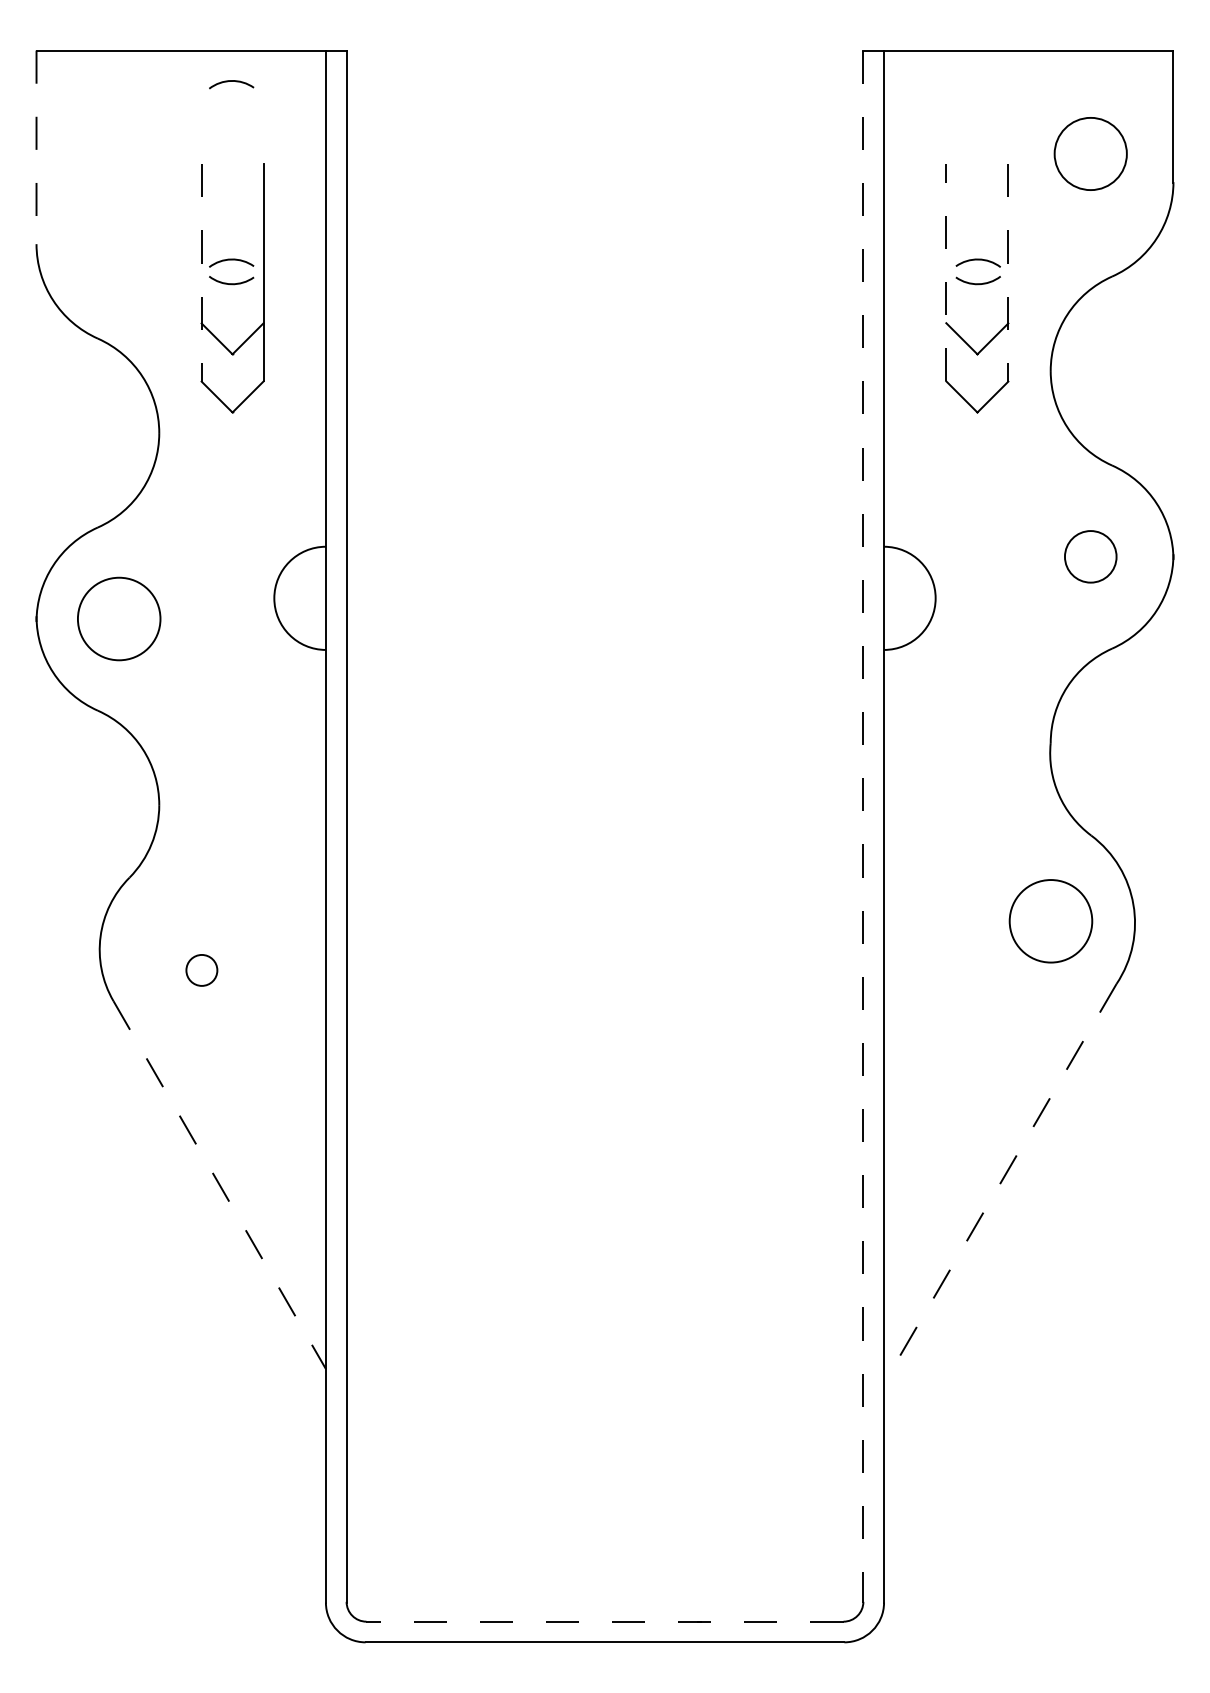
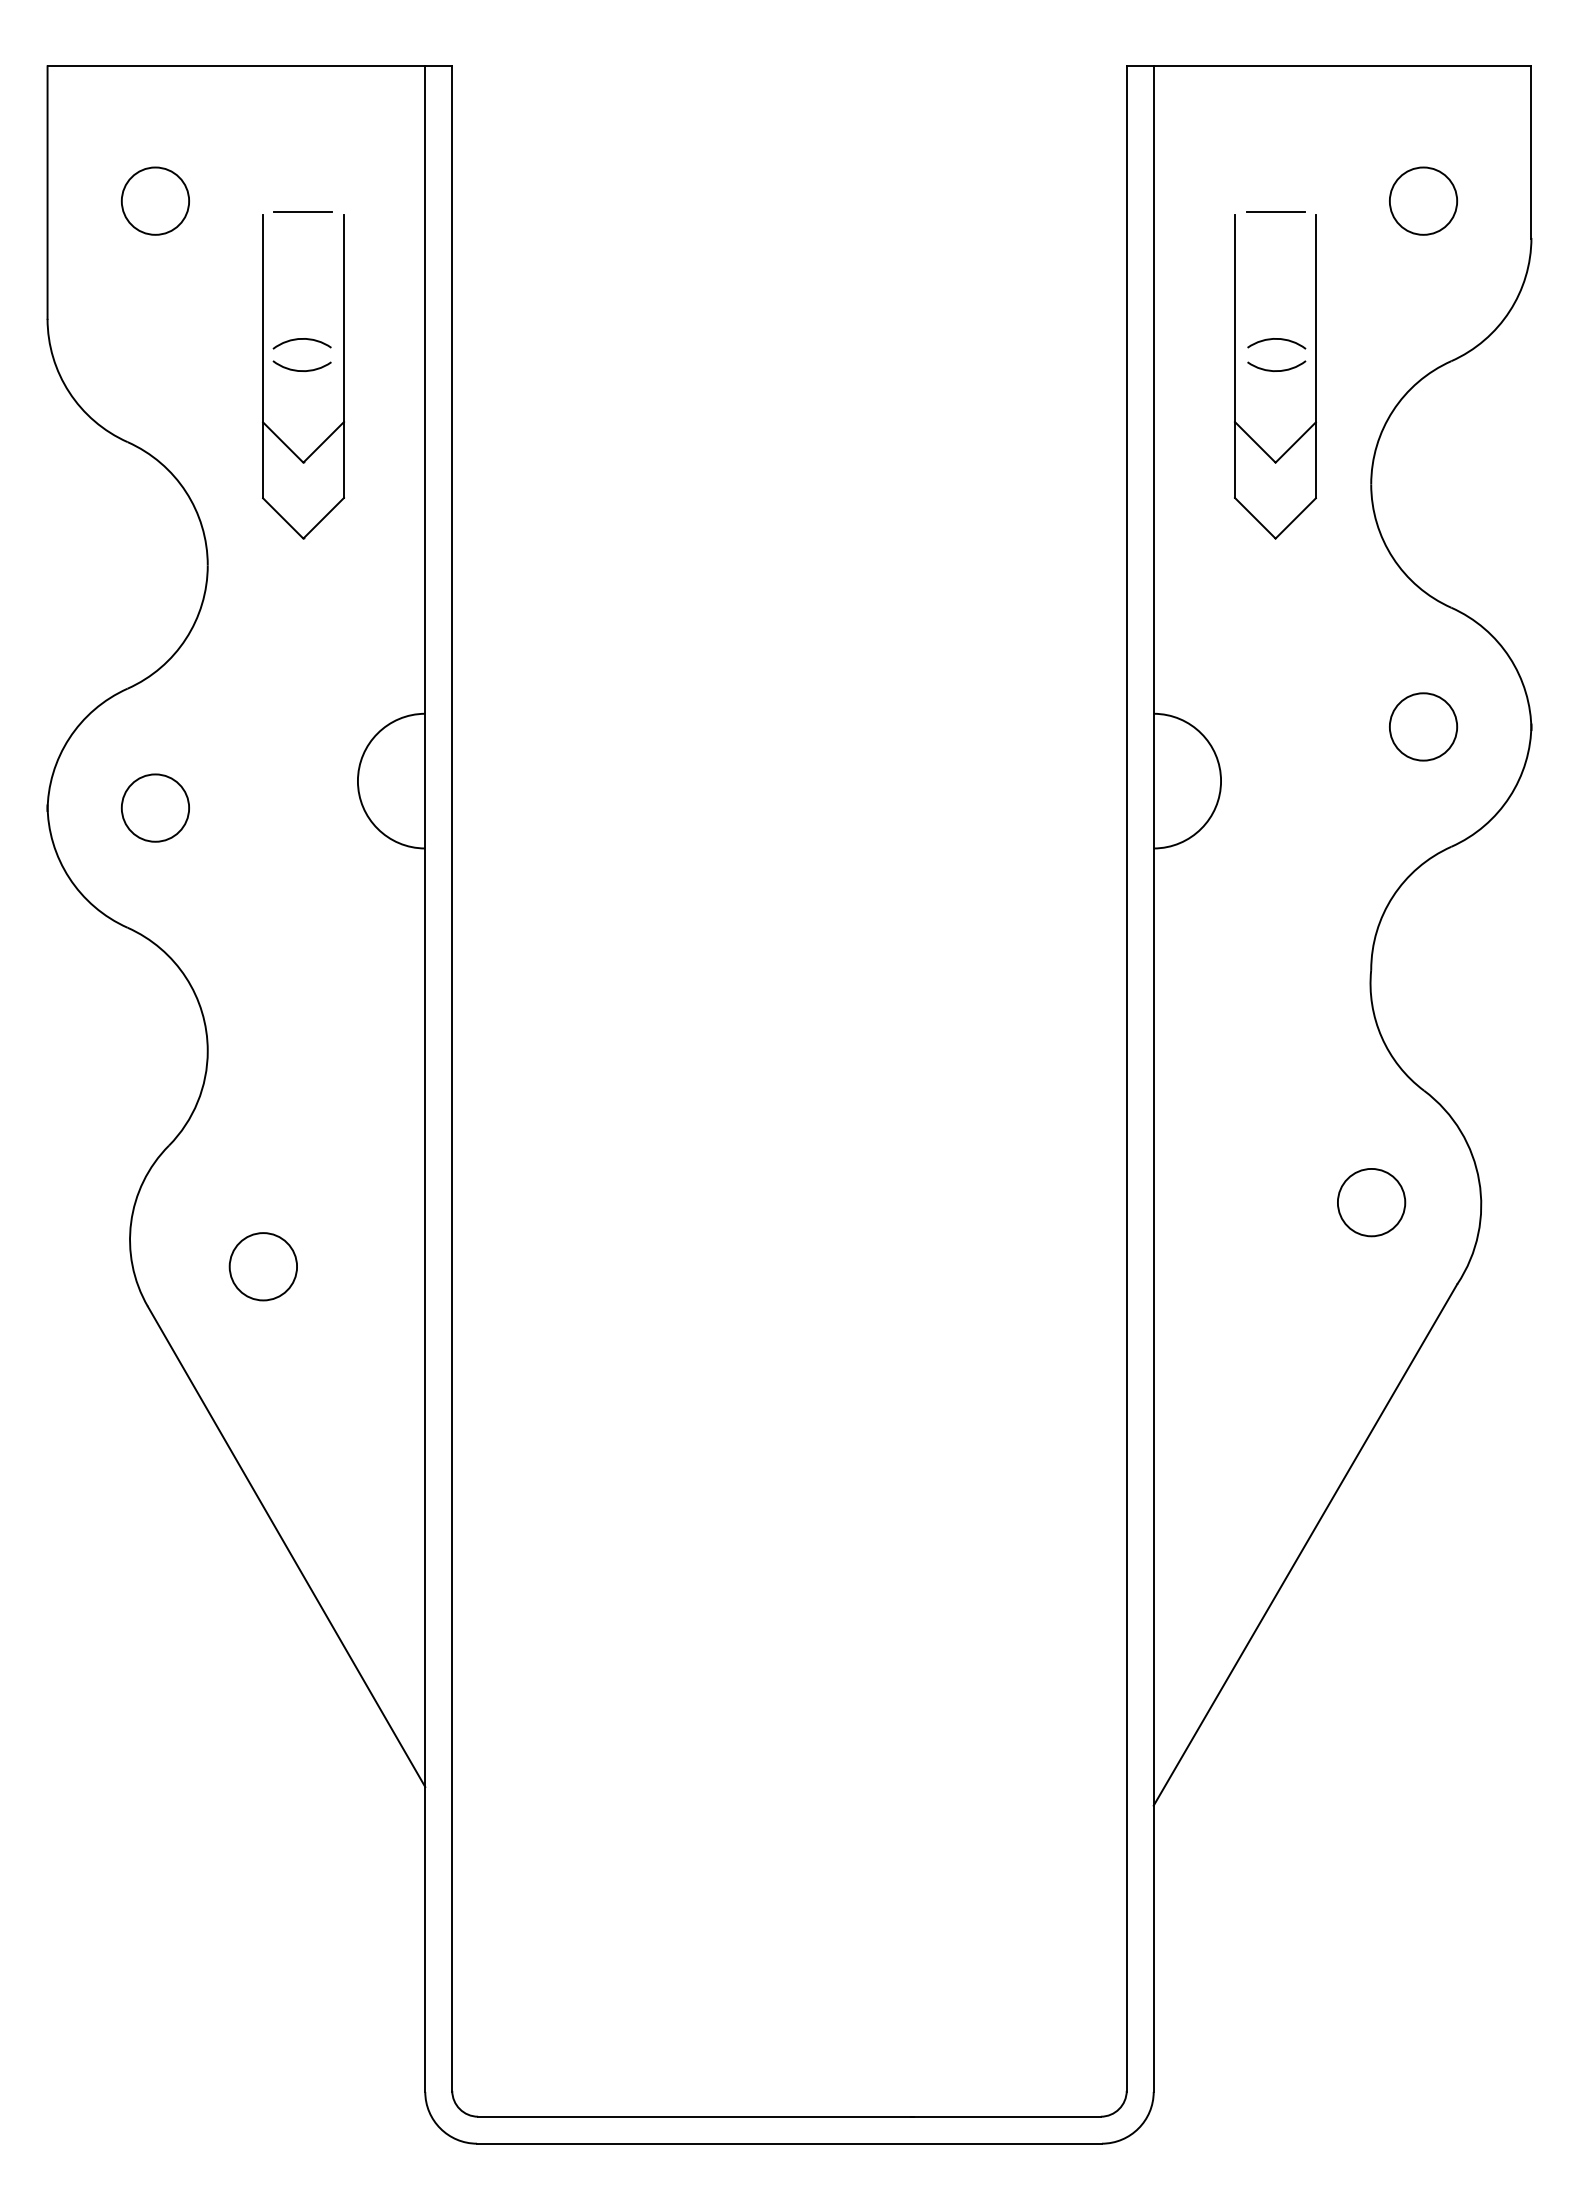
arc: (231, 81) -> (301, 106), removed
line: (36, 148) -> (47, 193), dashed -> solid
circle: (118, 153) -> (154, 200), added
circle: (1090, 153) -> (1423, 200), size x0.71
line: (232, 161) -> (303, 211), added
line: (977, 161) -> (1275, 211), added
line: (201, 272) -> (263, 356), dashed -> solid
line: (945, 272) -> (1234, 356), dashed -> solid
line: (1008, 272) -> (1315, 356), dashed -> solid
circle: (119, 618) -> (155, 807), size x0.62
line: (863, 826) -> (1126, 1079), dashed -> solid
circle: (1050, 921) -> (1371, 1202), size x0.62
circle: (201, 970) -> (263, 1266), size x1.67
line: (1000, 1184) -> (1305, 1545), dashed -> solid
line: (219, 1185) -> (286, 1547), dashed -> solid
line: (605, 1621) -> (789, 2116), dashed -> solid

